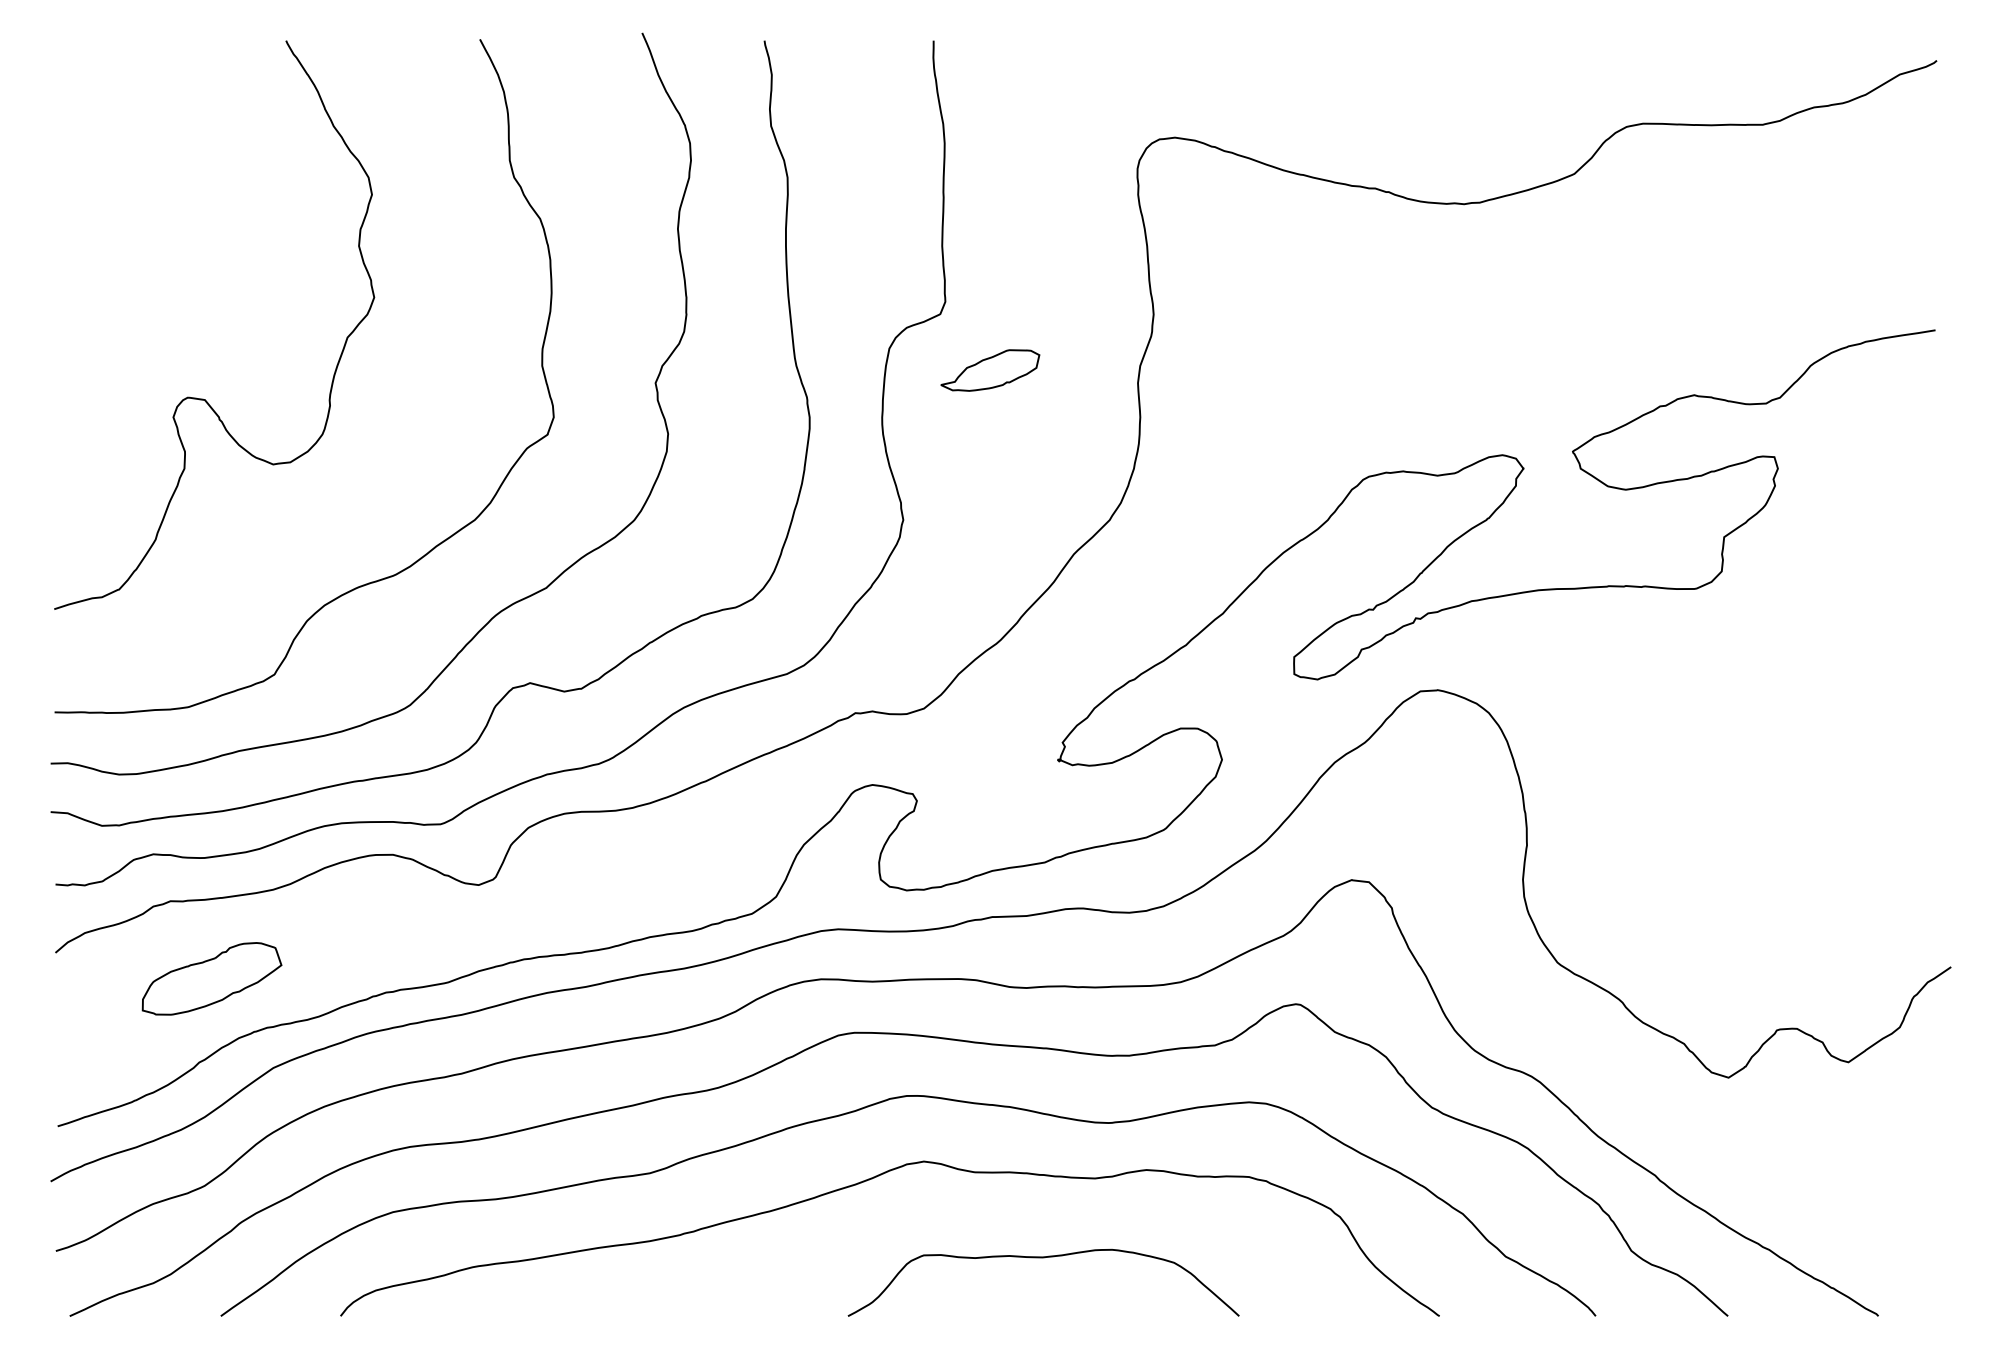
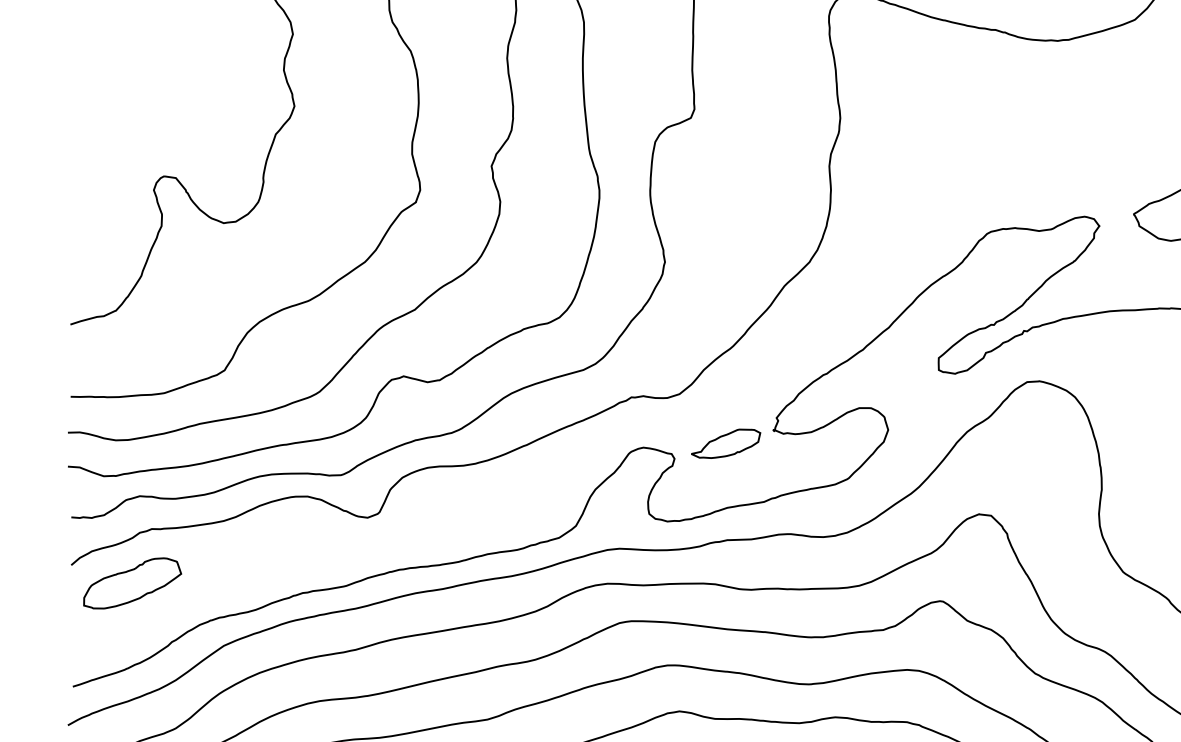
part: (990, 370) -> (726, 443), moved
part: (211, 978) -> (132, 583), moved

